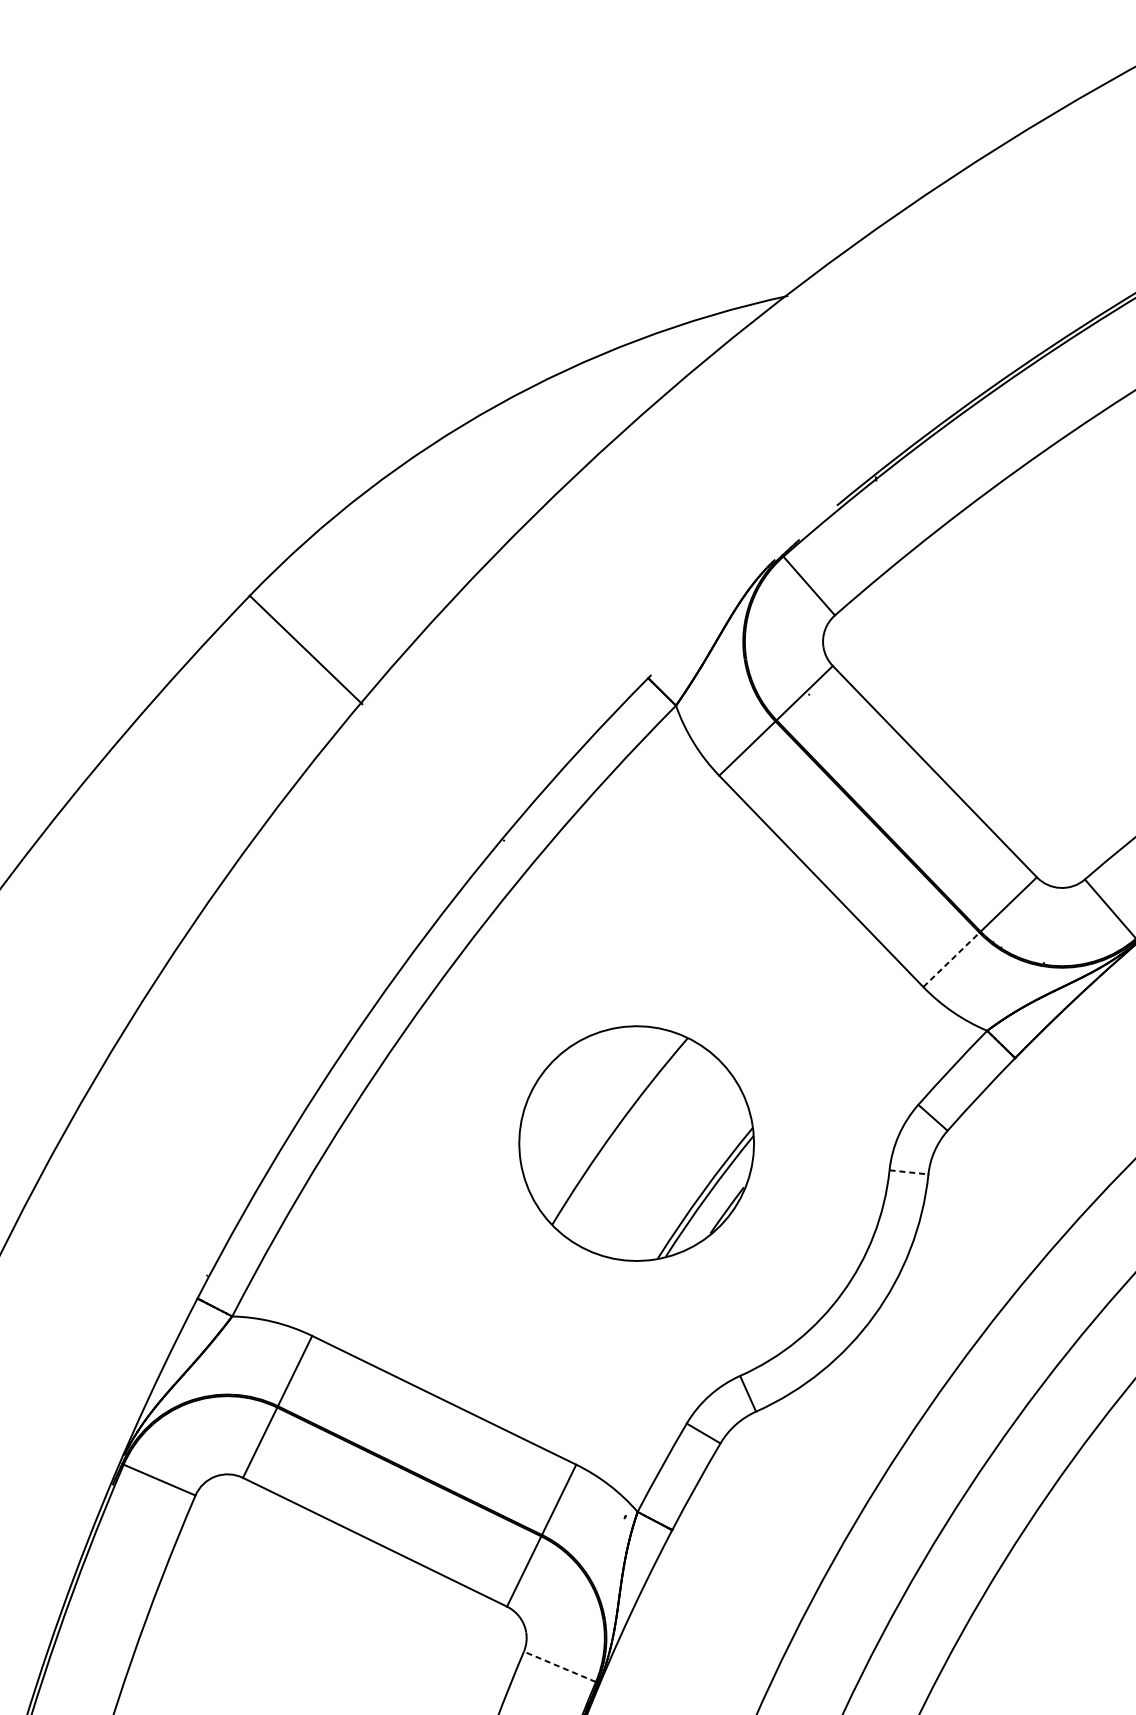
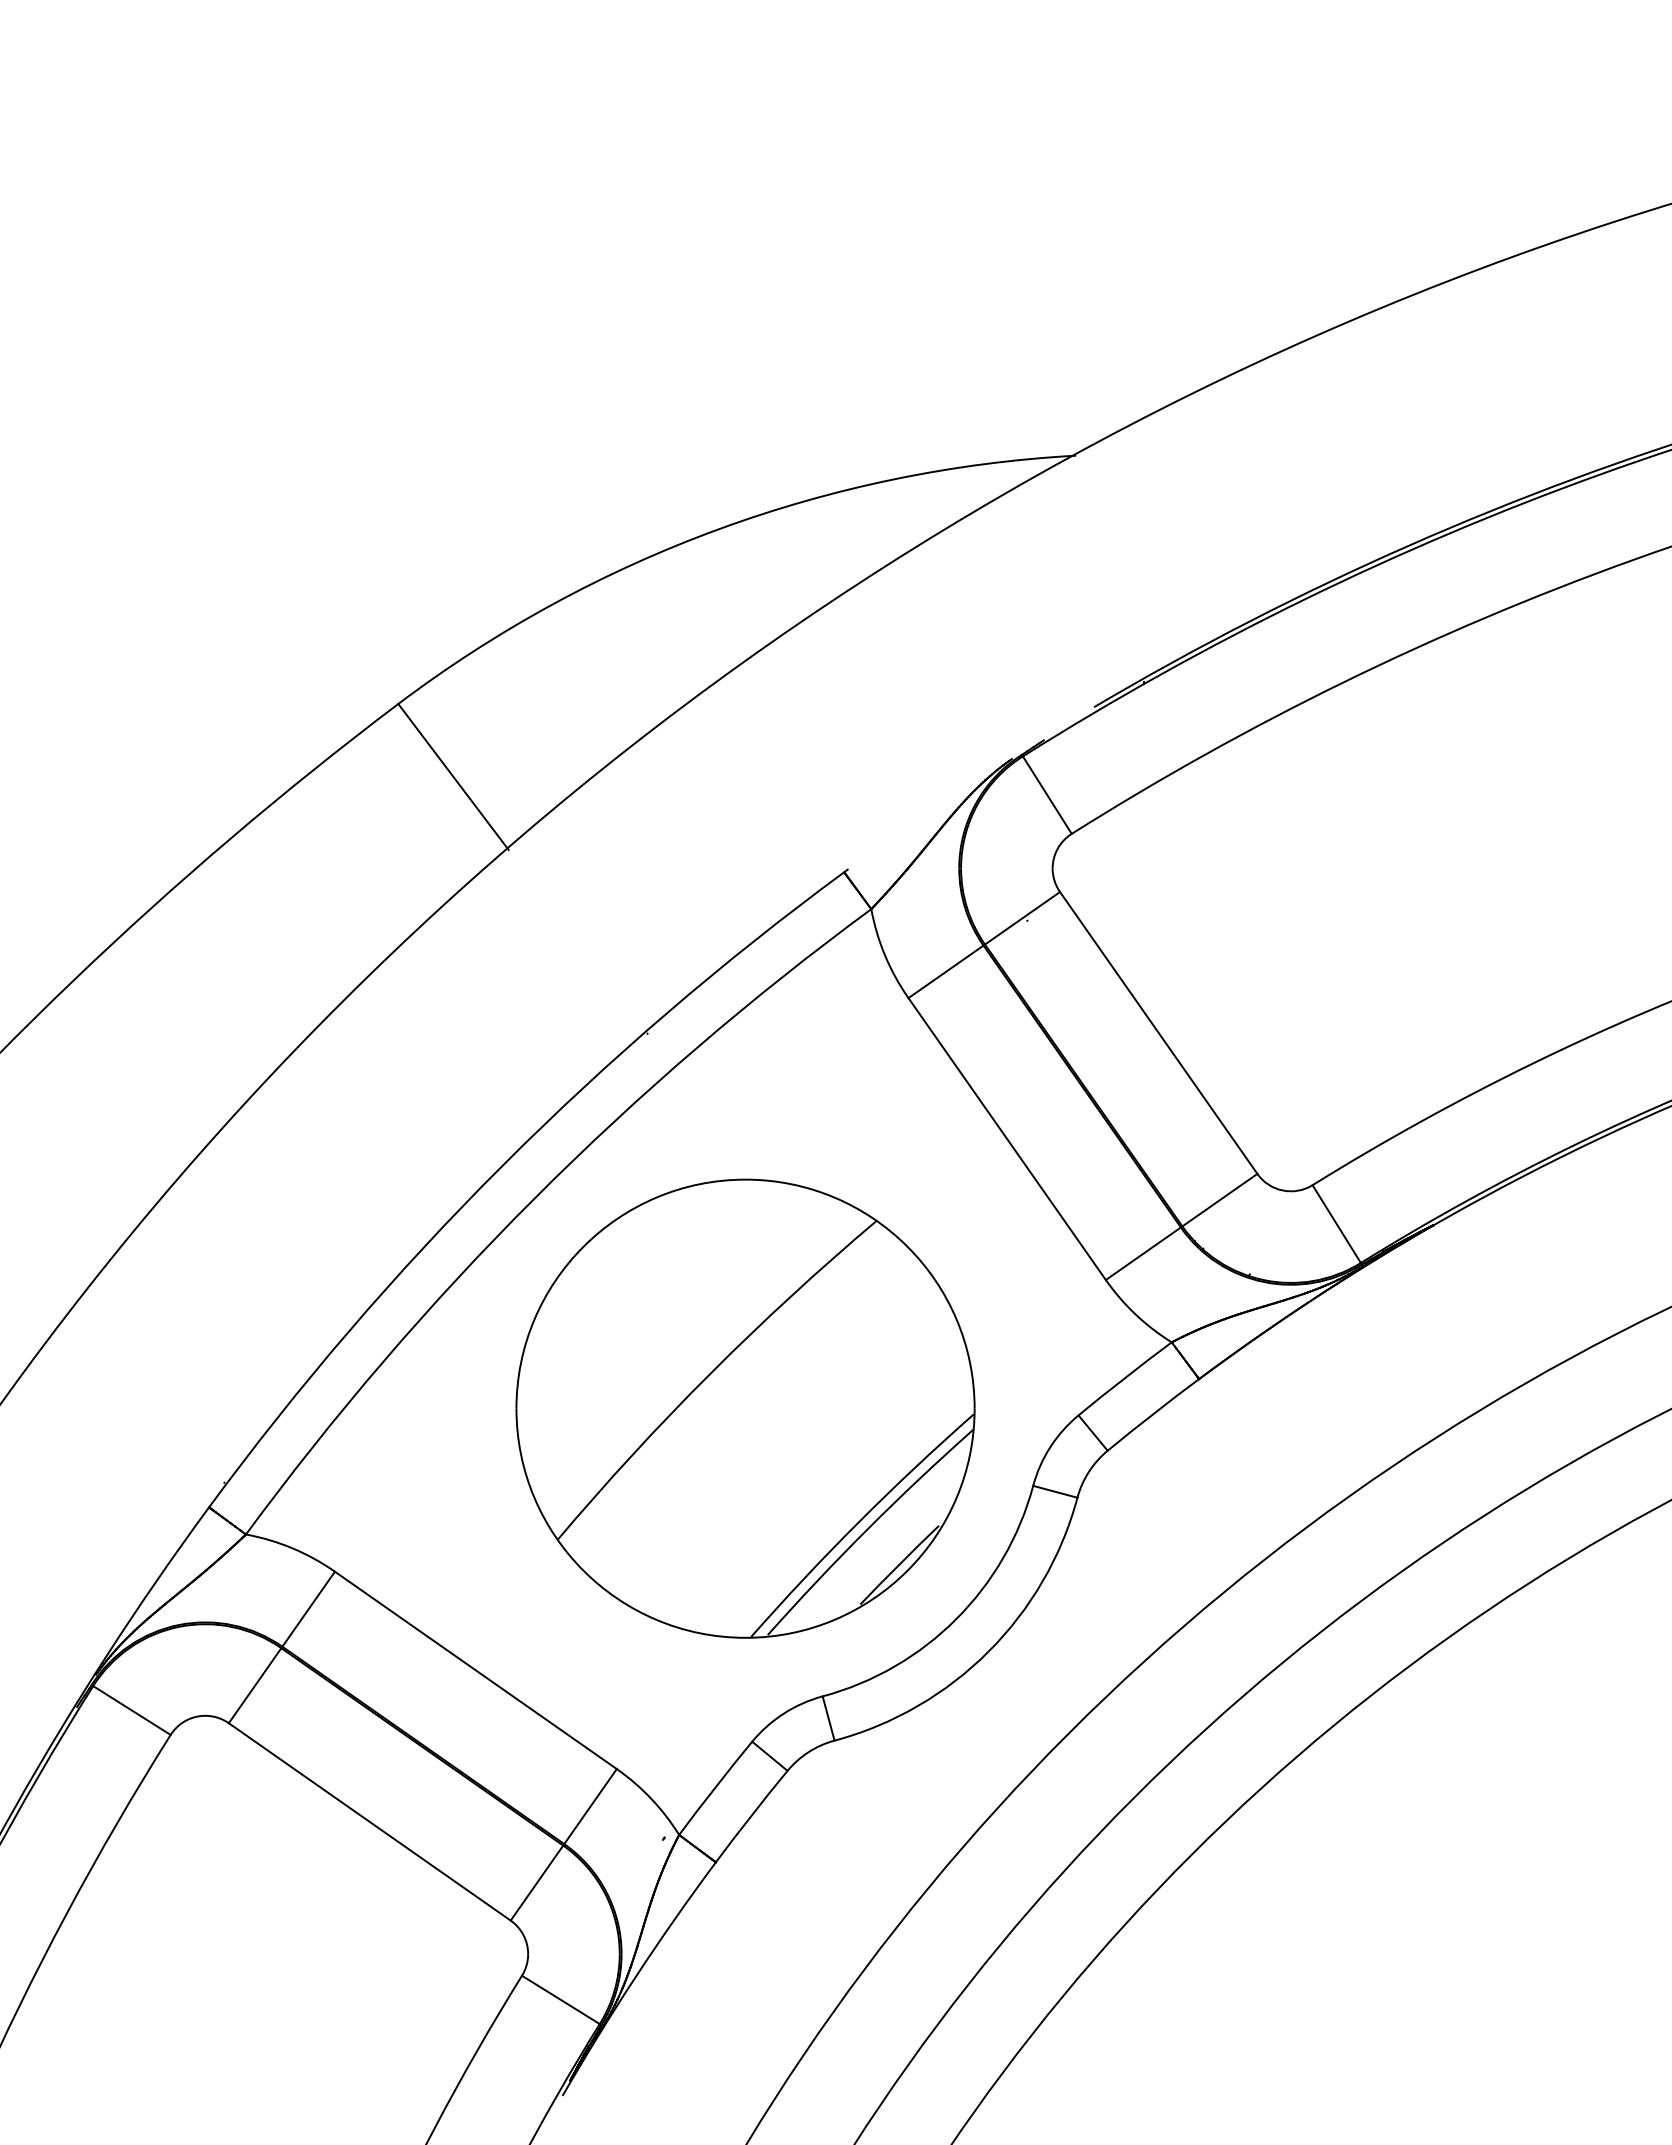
line: (951, 959) -> (1143, 1253), dashed -> solid
part: (636, 1143) -> (745, 1408), size x1.67
line: (909, 1172) -> (1055, 1491), dashed -> solid
line: (559, 1666) -> (560, 1999), dashed -> solid

